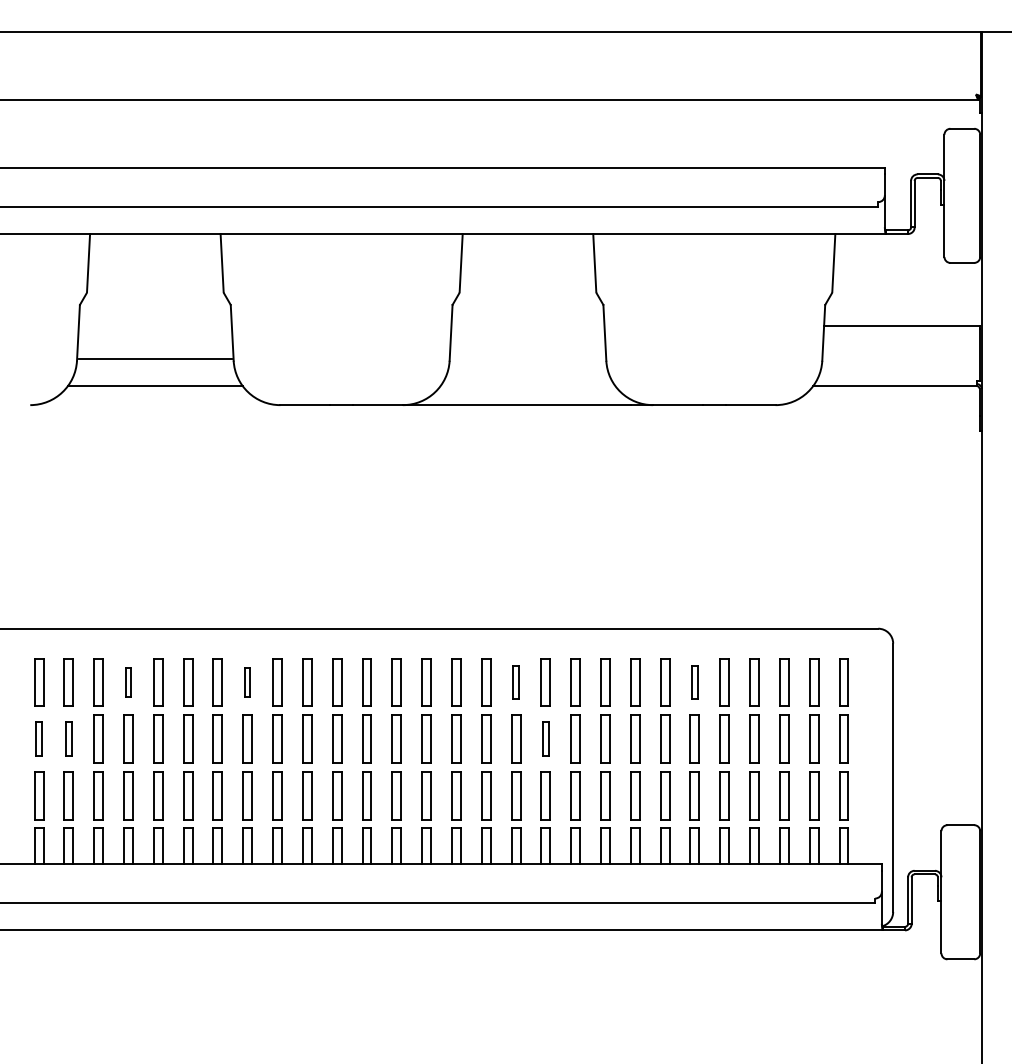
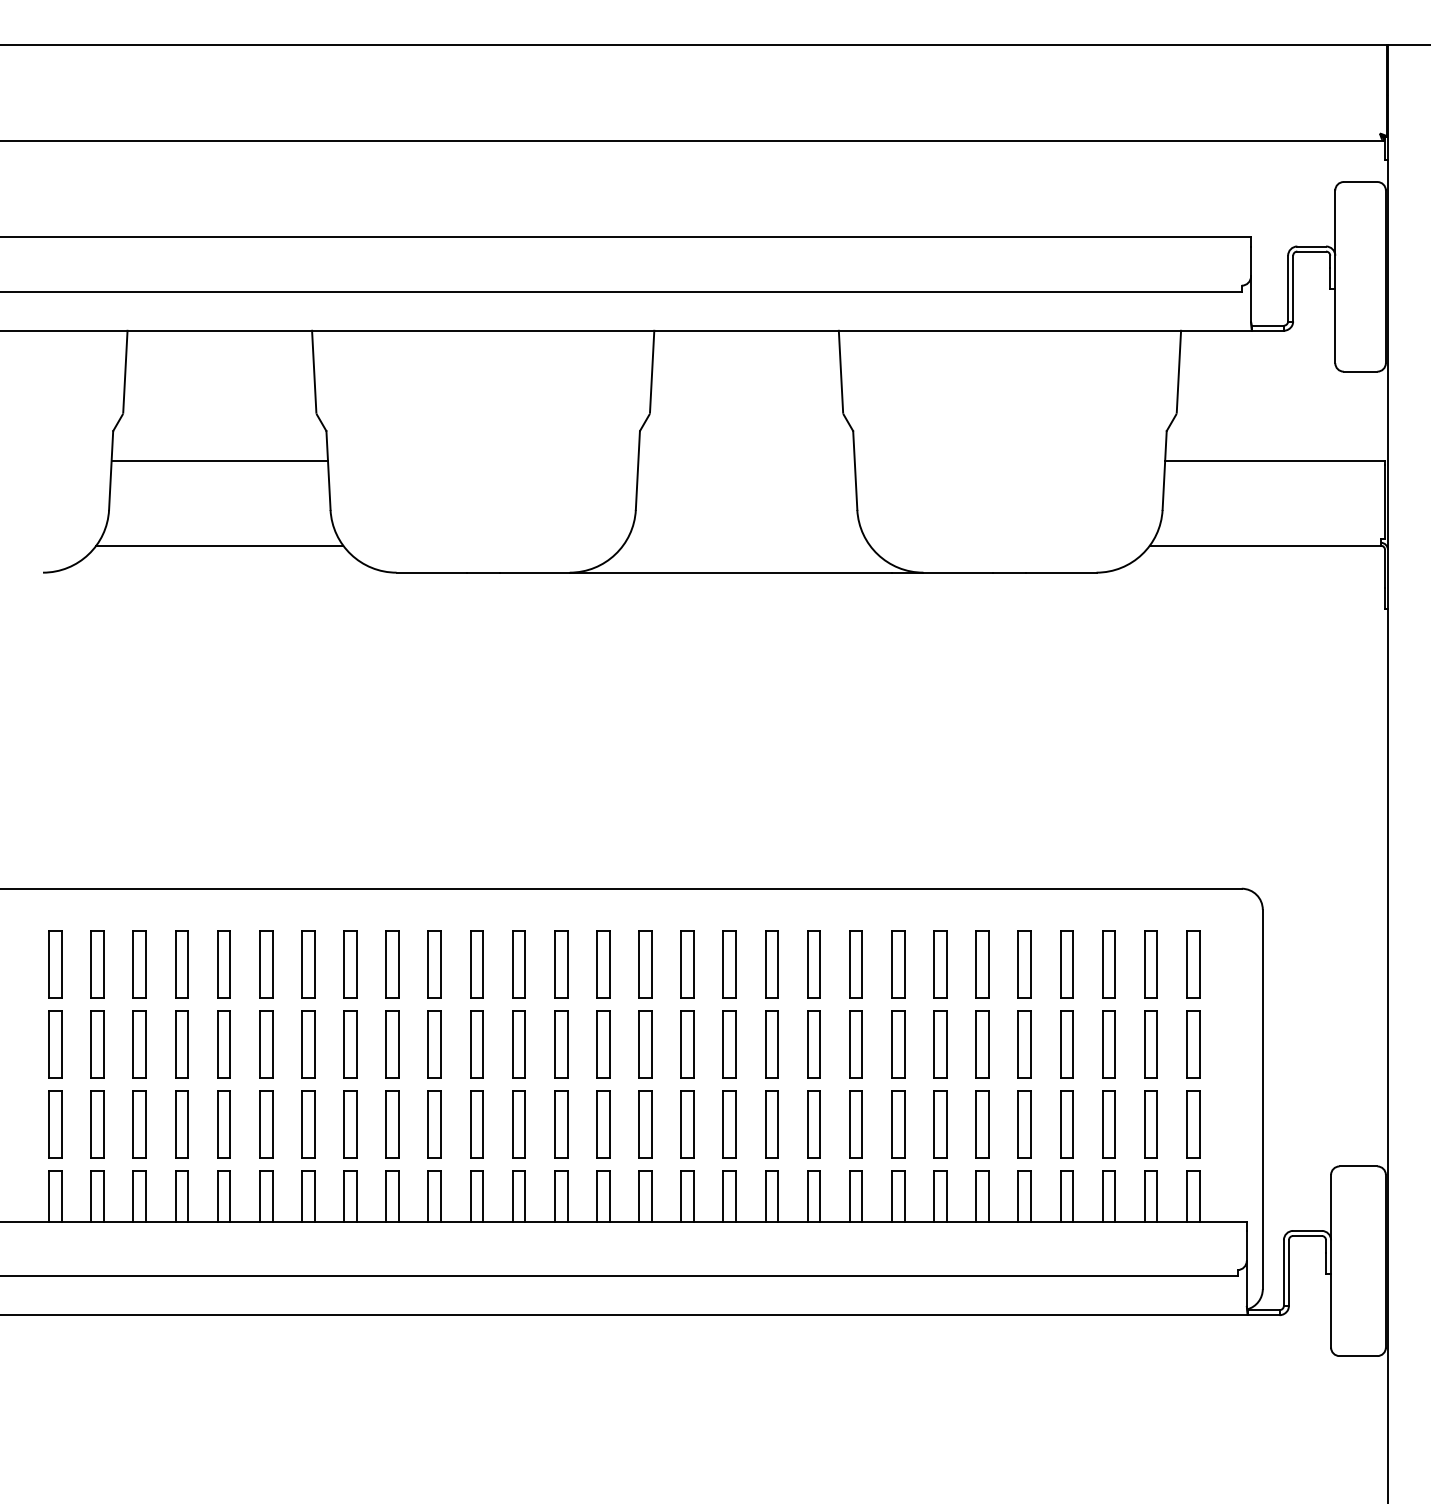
line: (154, 359) -> (218, 461), moved
part: (128, 682) -> (181, 964), size x1.67
part: (247, 682) -> (350, 964), size x1.67
part: (516, 682) -> (730, 964), size x1.43
part: (694, 682) -> (981, 964), size x1.43
part: (39, 738) -> (56, 1043), size x1.43
part: (68, 738) -> (97, 1043), size x1.43
part: (545, 738) -> (771, 1043), size x1.43

